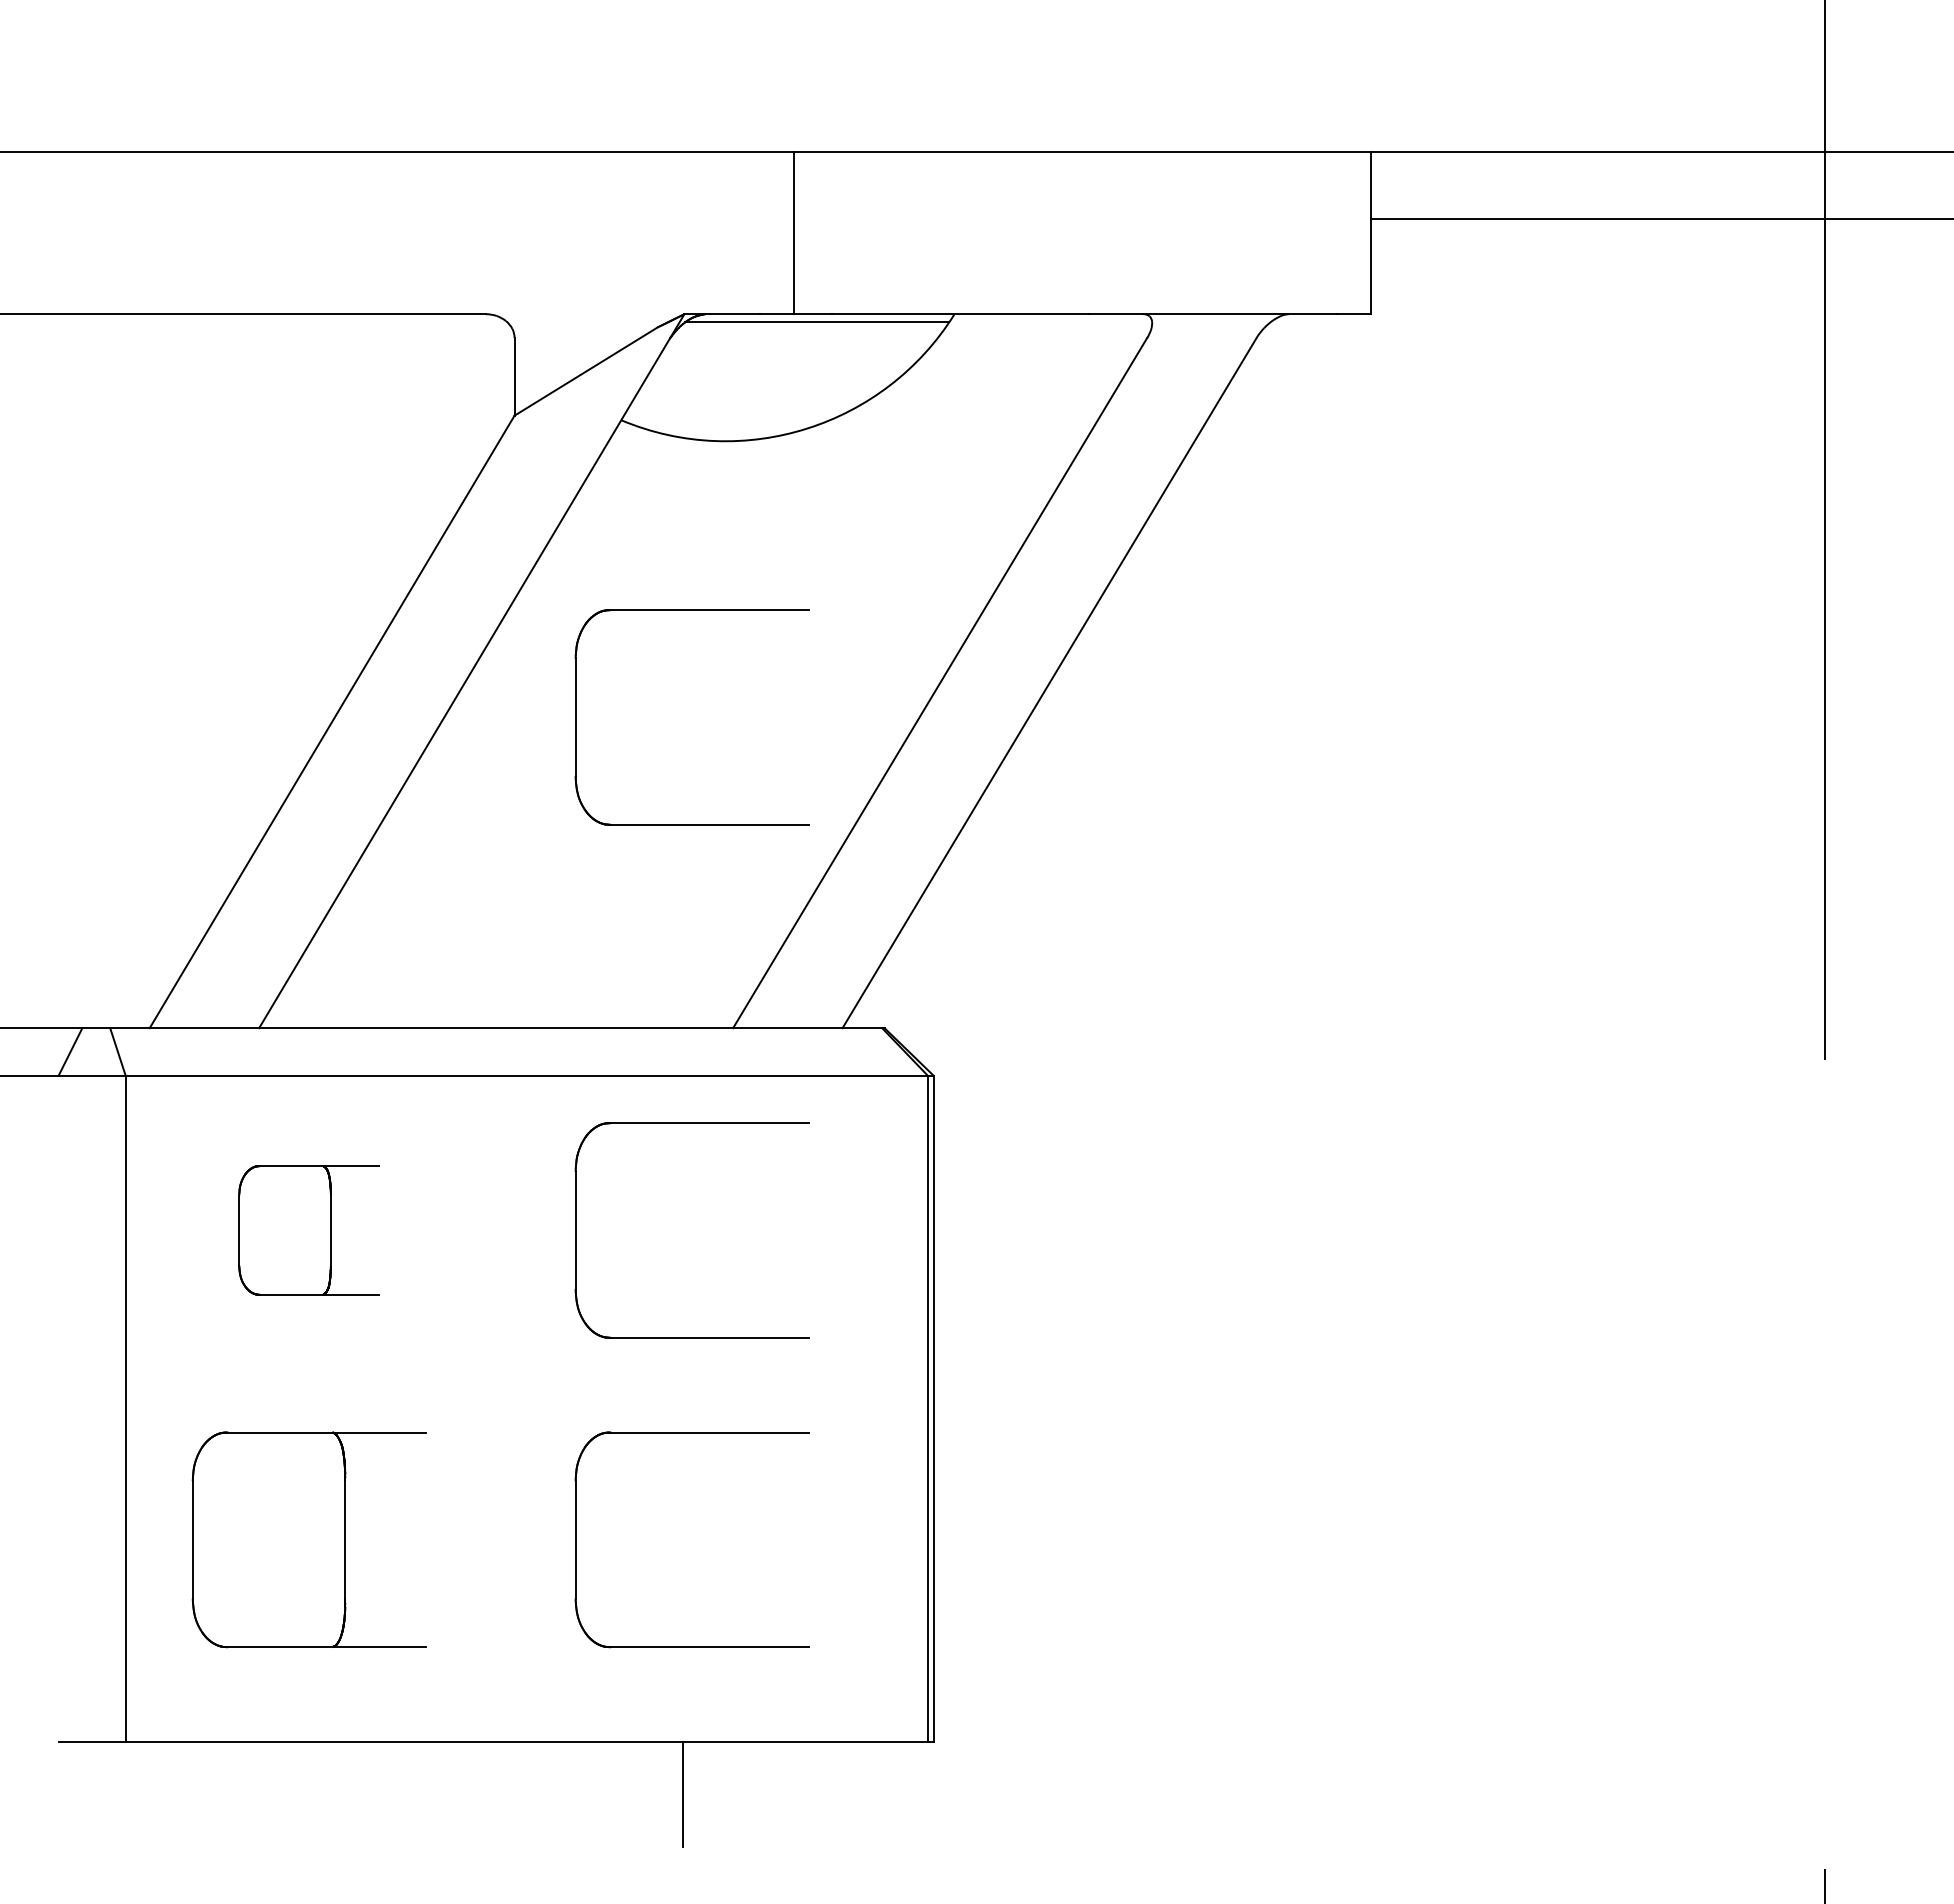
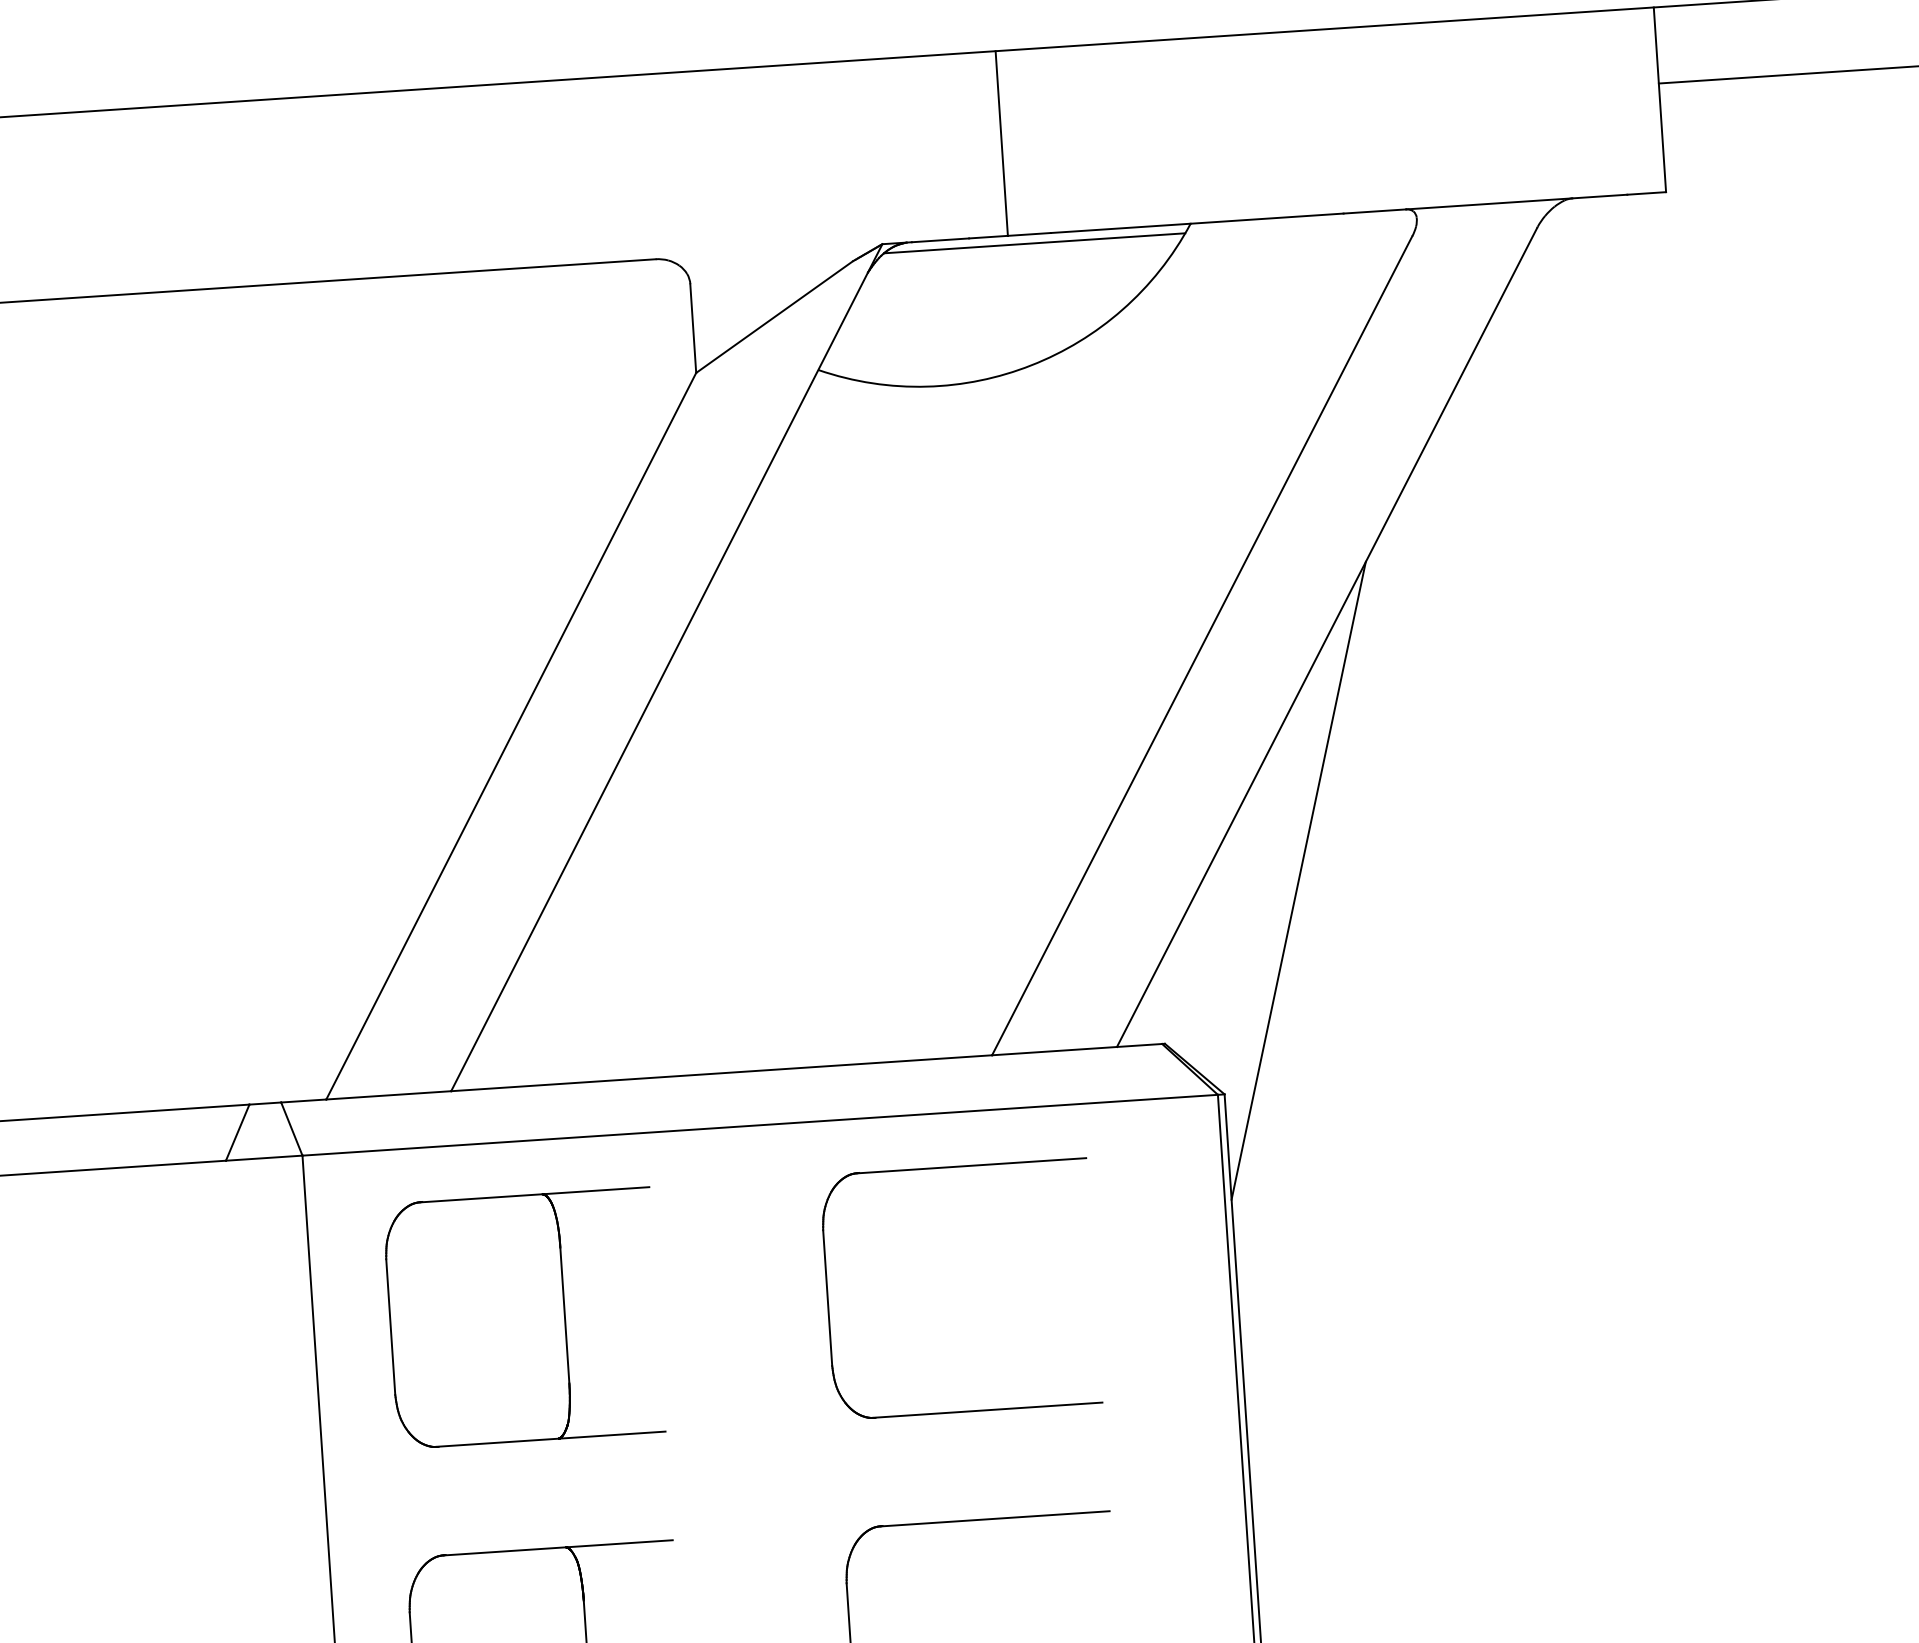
part: (691, 610) -> (912, 581), removed
line: (1010, 893) -> (1298, 880), added
part: (308, 1230) -> (522, 1318), size x1.67

